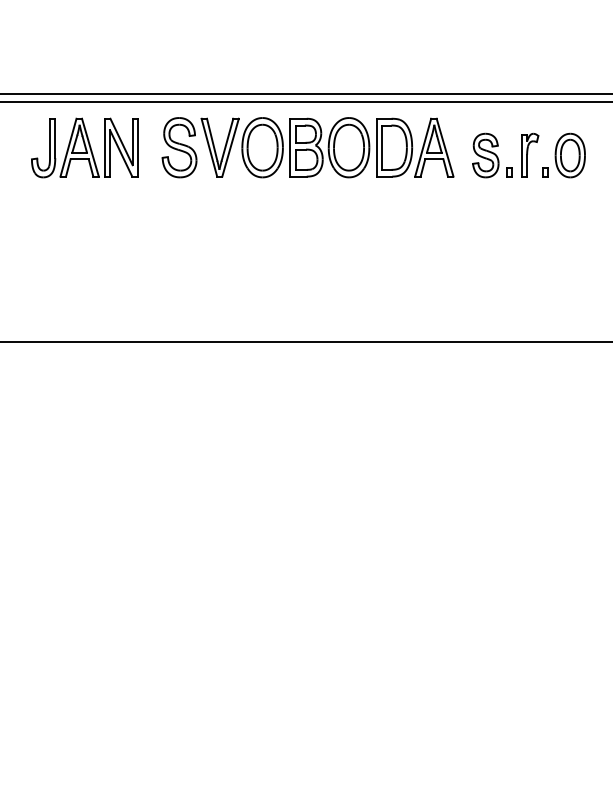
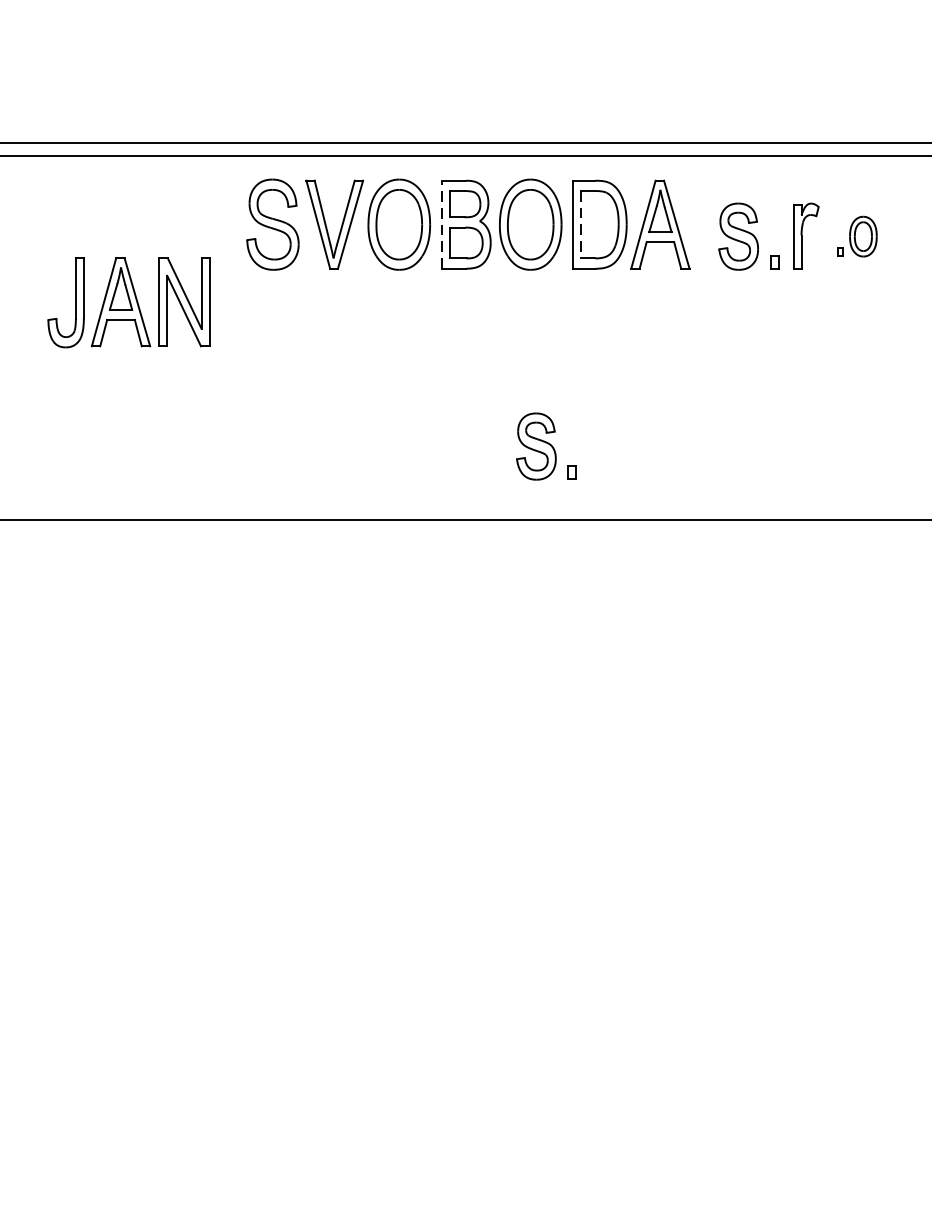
part: (84, 147) -> (128, 301), moved
line: (290, 147) -> (441, 224), solid -> dashed
line: (382, 148) -> (581, 225), solid -> dashed
part: (563, 155) -> (856, 236), size x0.6
part: (359, 293) -> (546, 446), added

